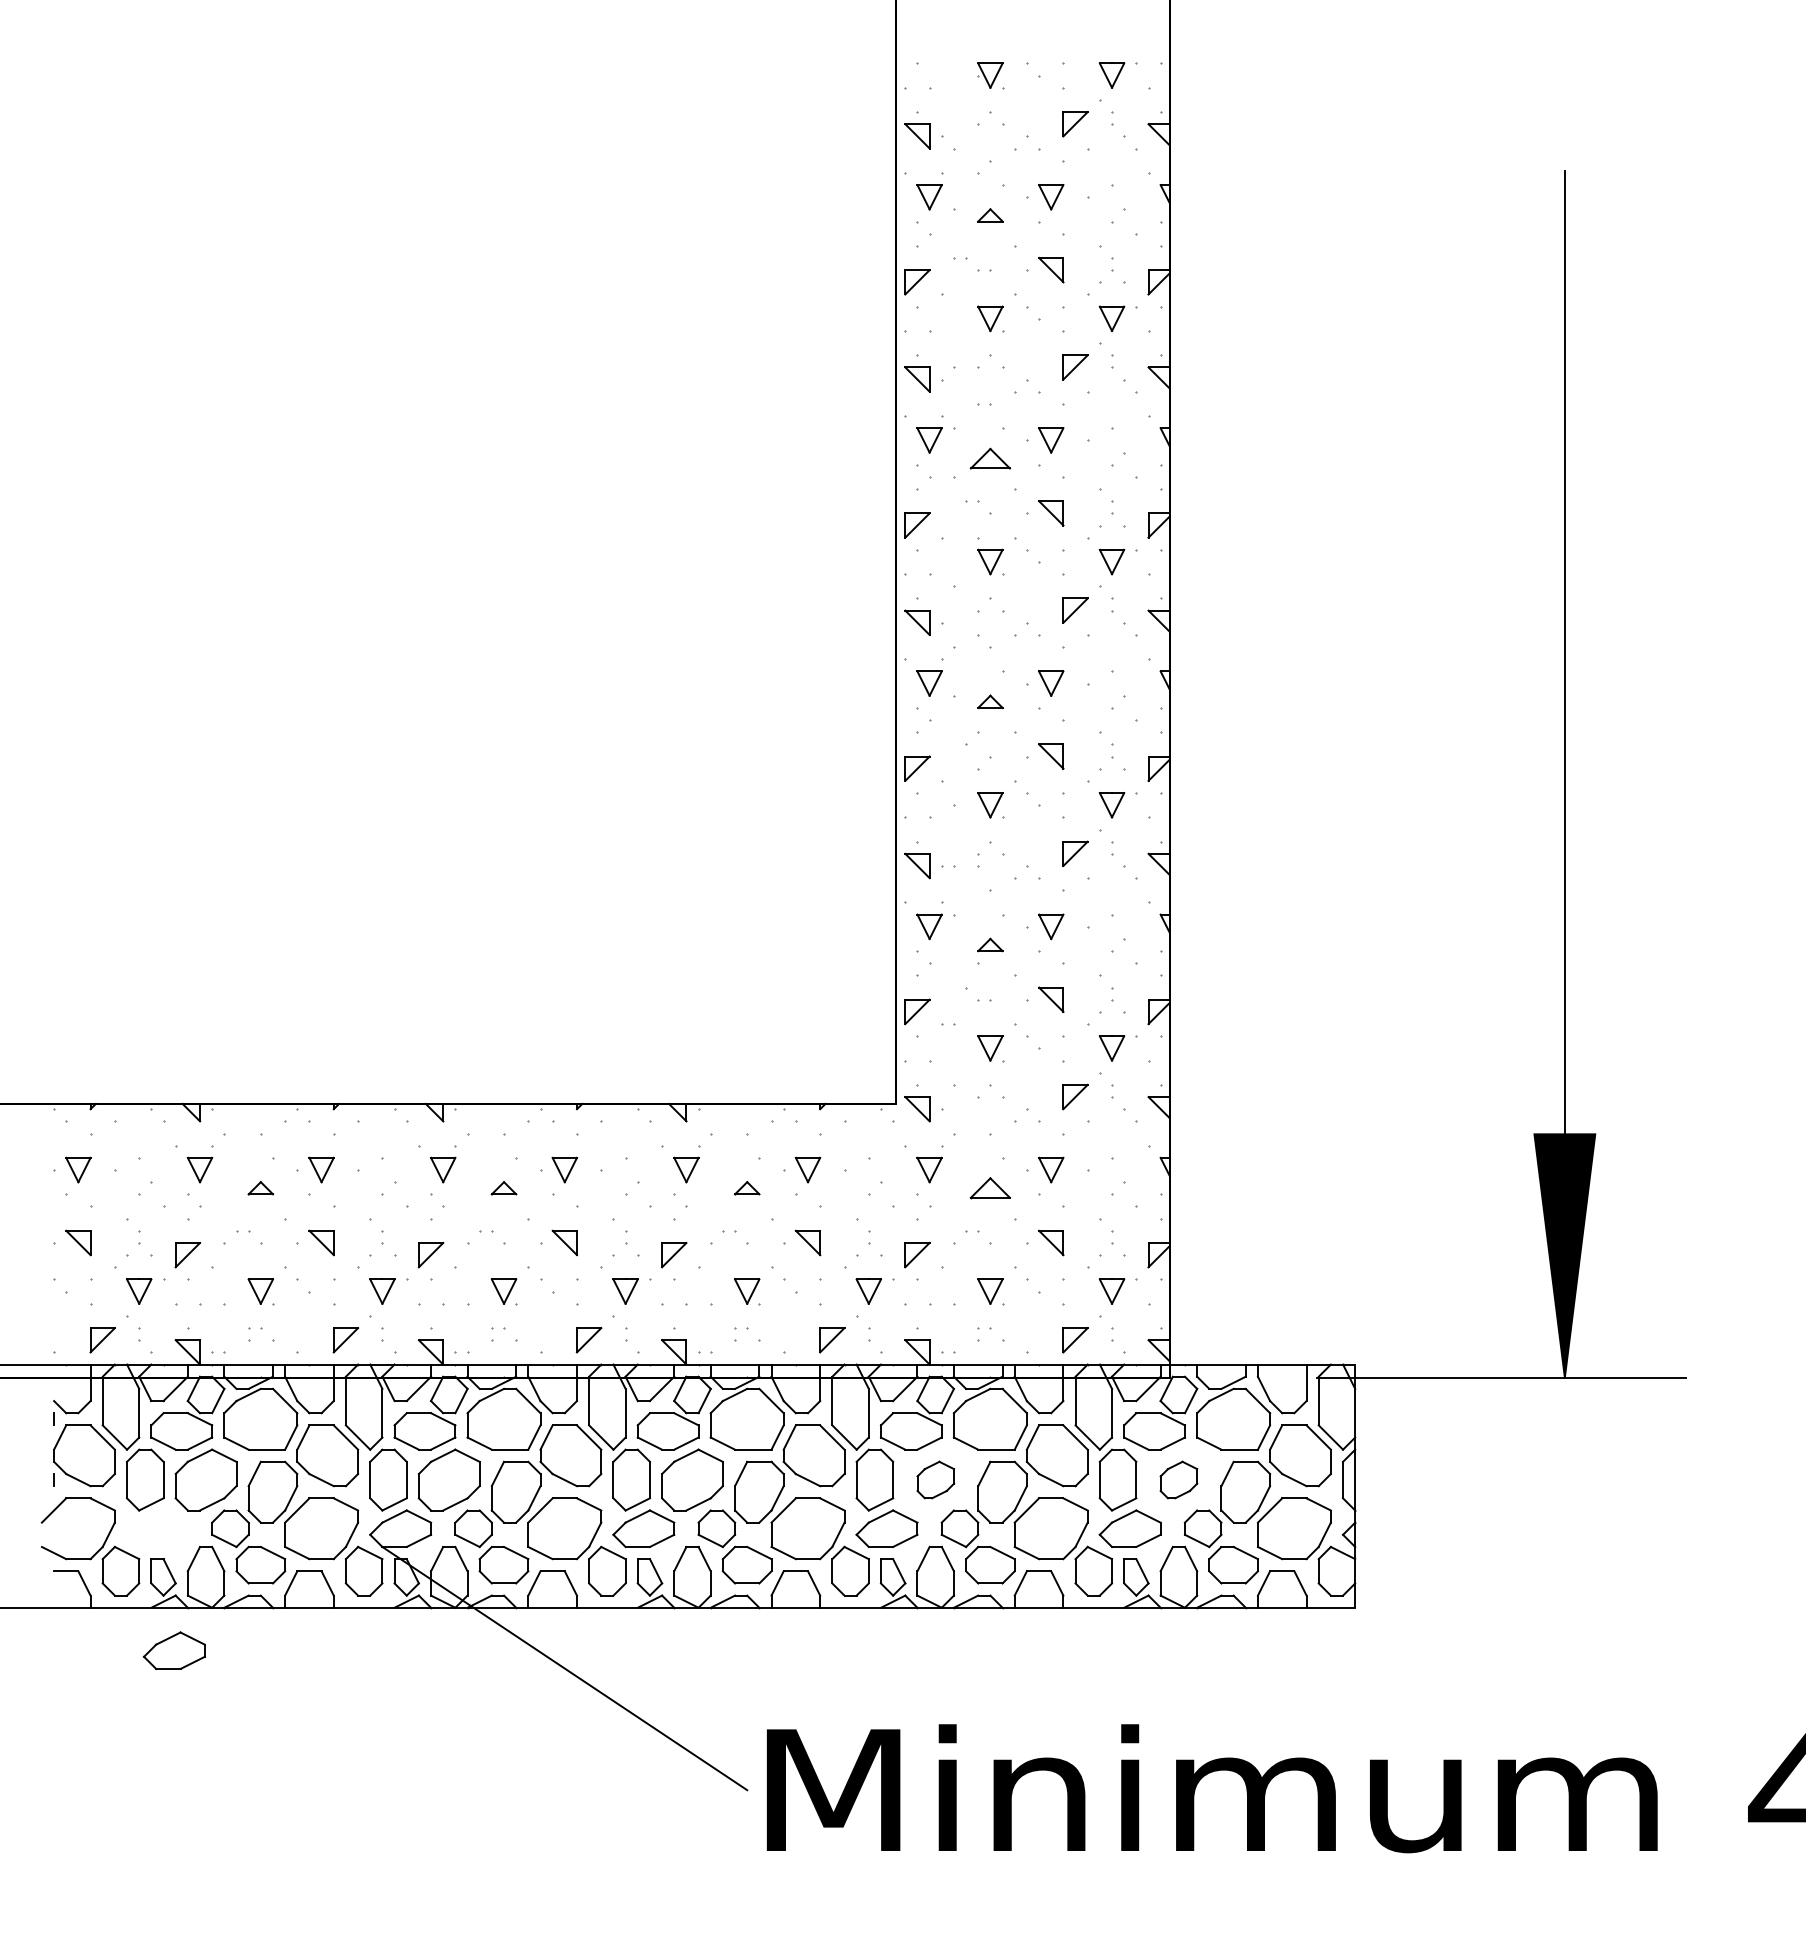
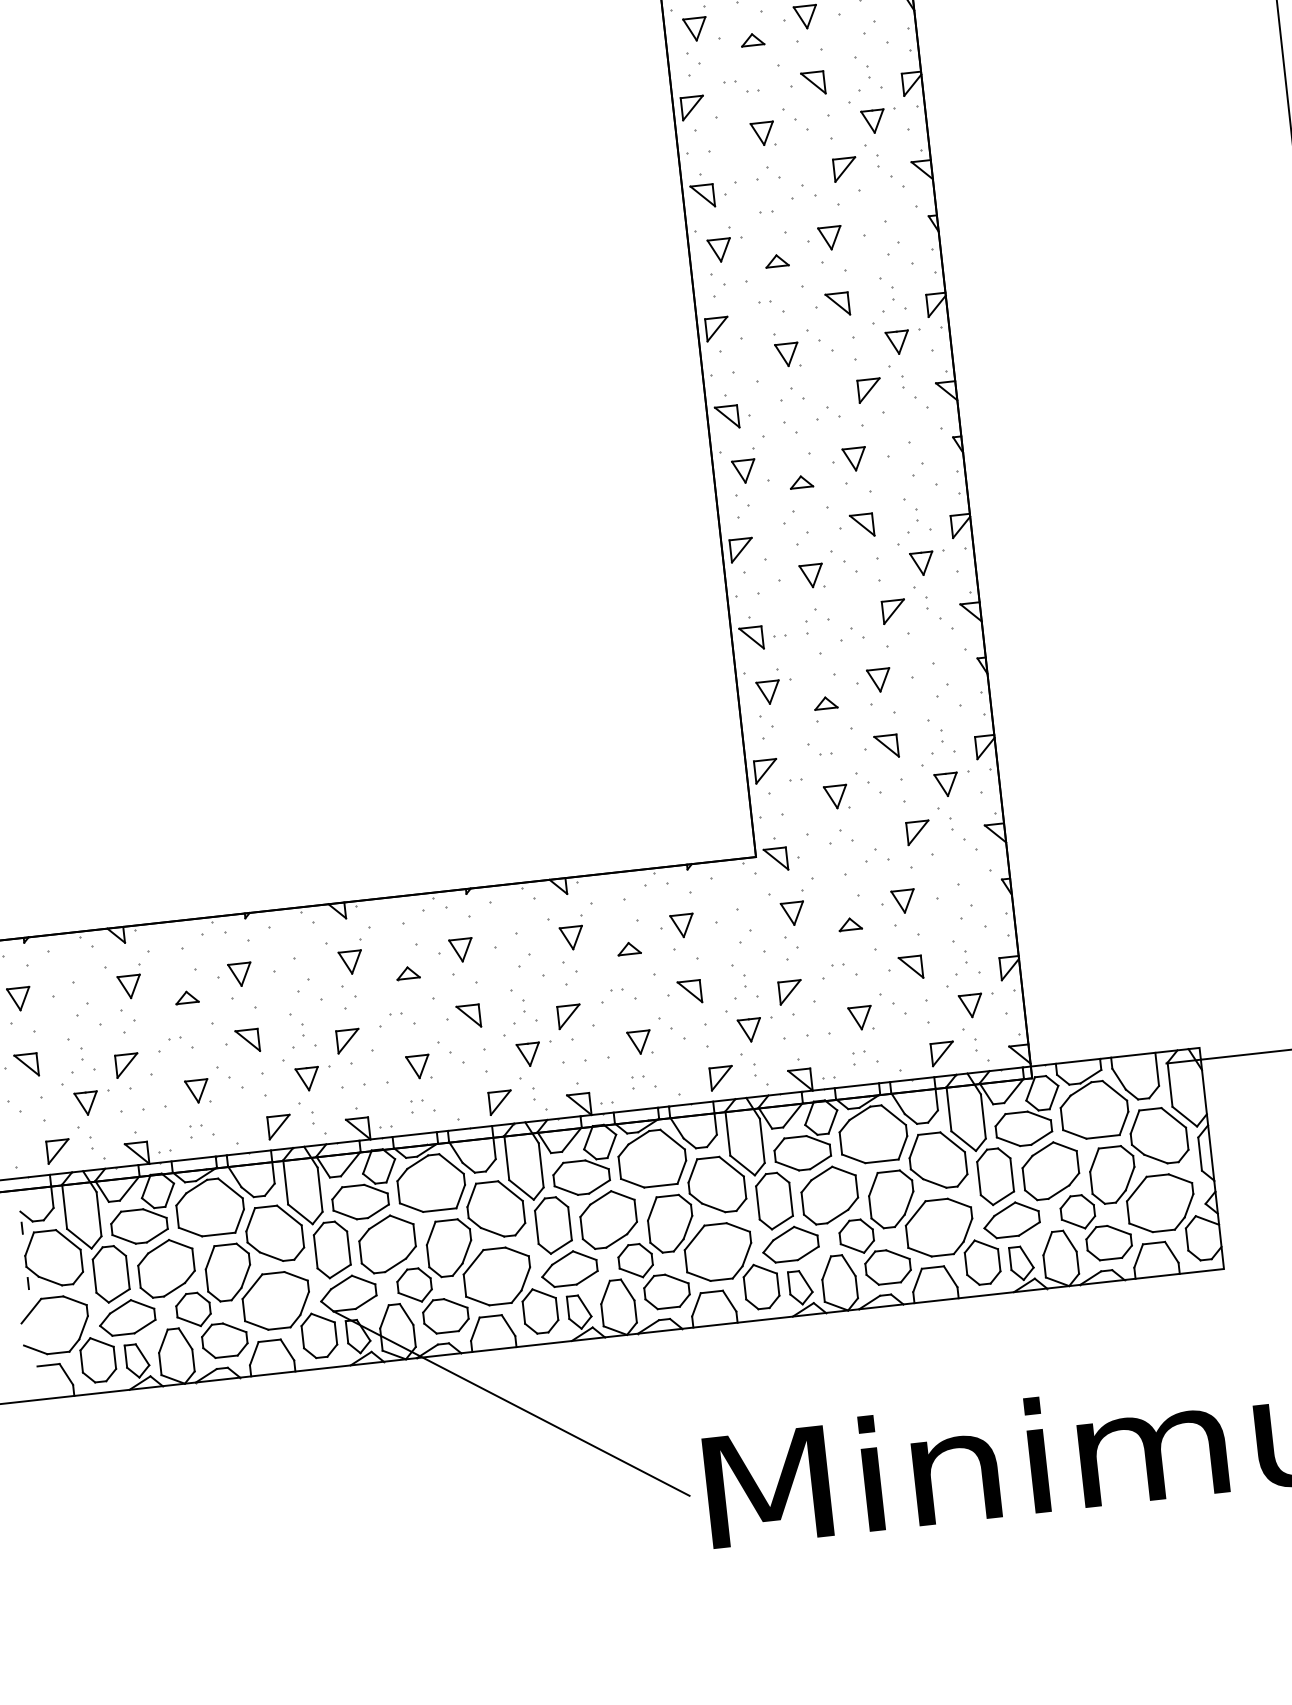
part: (990, 458) -> (777, 260), size x0.62
part: (990, 1188) -> (850, 924), size x0.62
part: (935, 1479) -> (829, 1194), size x1.67
part: (1178, 1479) -> (1050, 1170), size x1.67
part: (173, 1650) -> (126, 1317), moved

